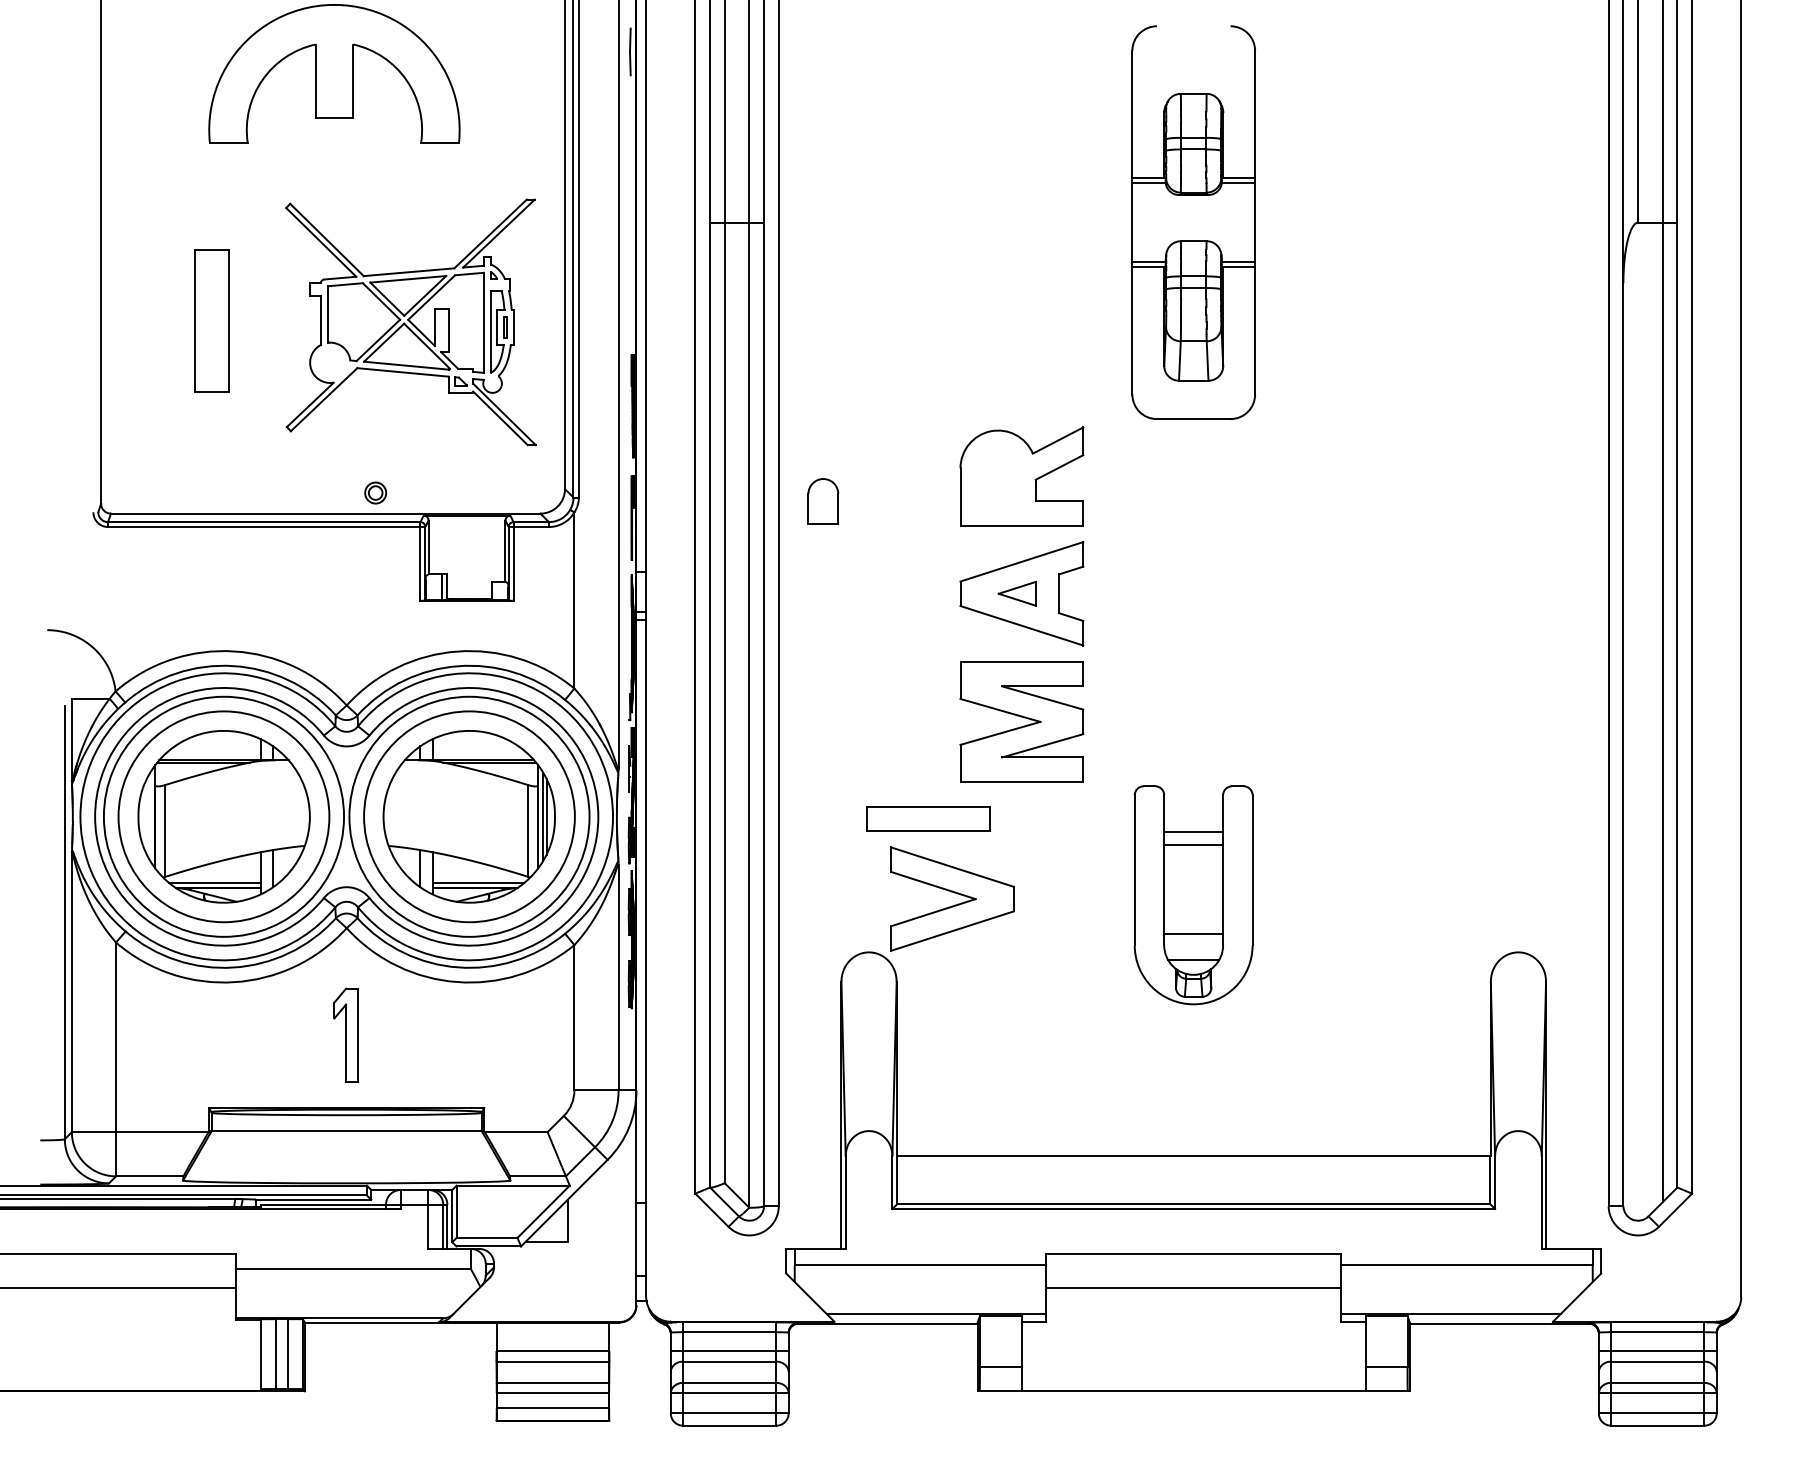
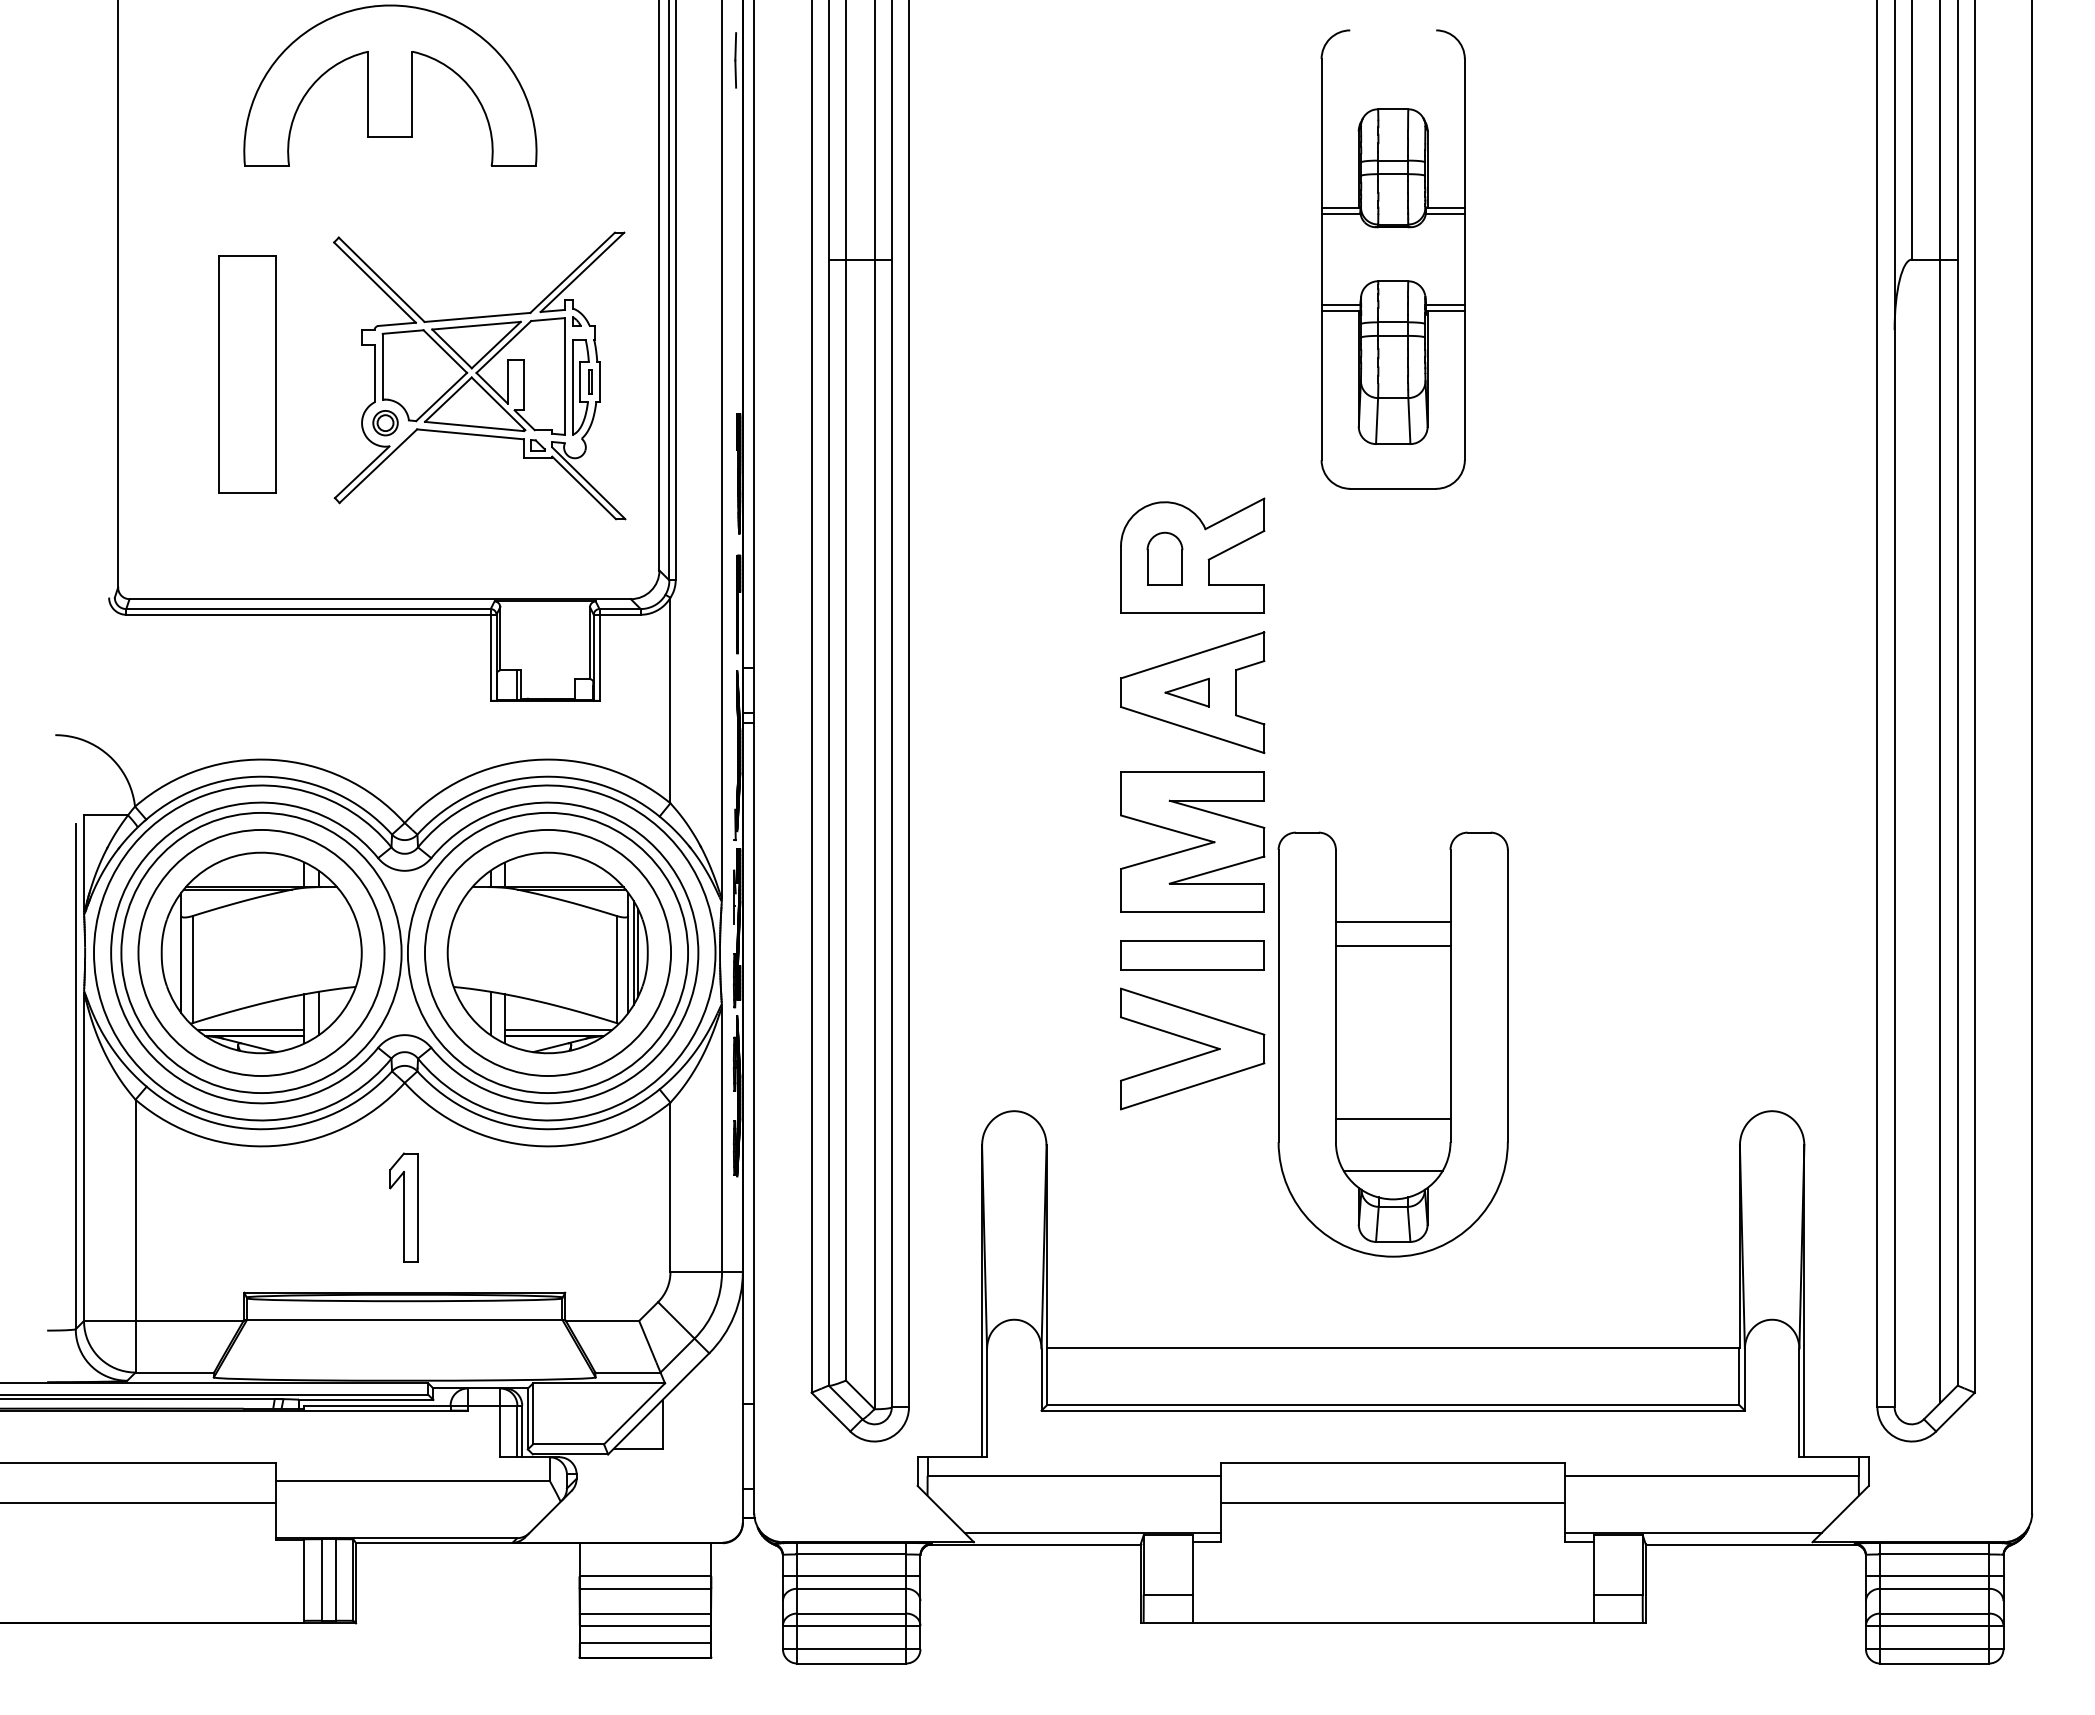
part: (211, 321) -> (247, 374), size x1.43
part: (375, 493) -> (385, 423), moved
part: (822, 501) -> (1164, 558), moved
part: (928, 818) -> (1192, 955), moved
part: (954, 893) -> (1195, 1042), moved
part: (1193, 895) -> (1392, 1044), size x1.67

